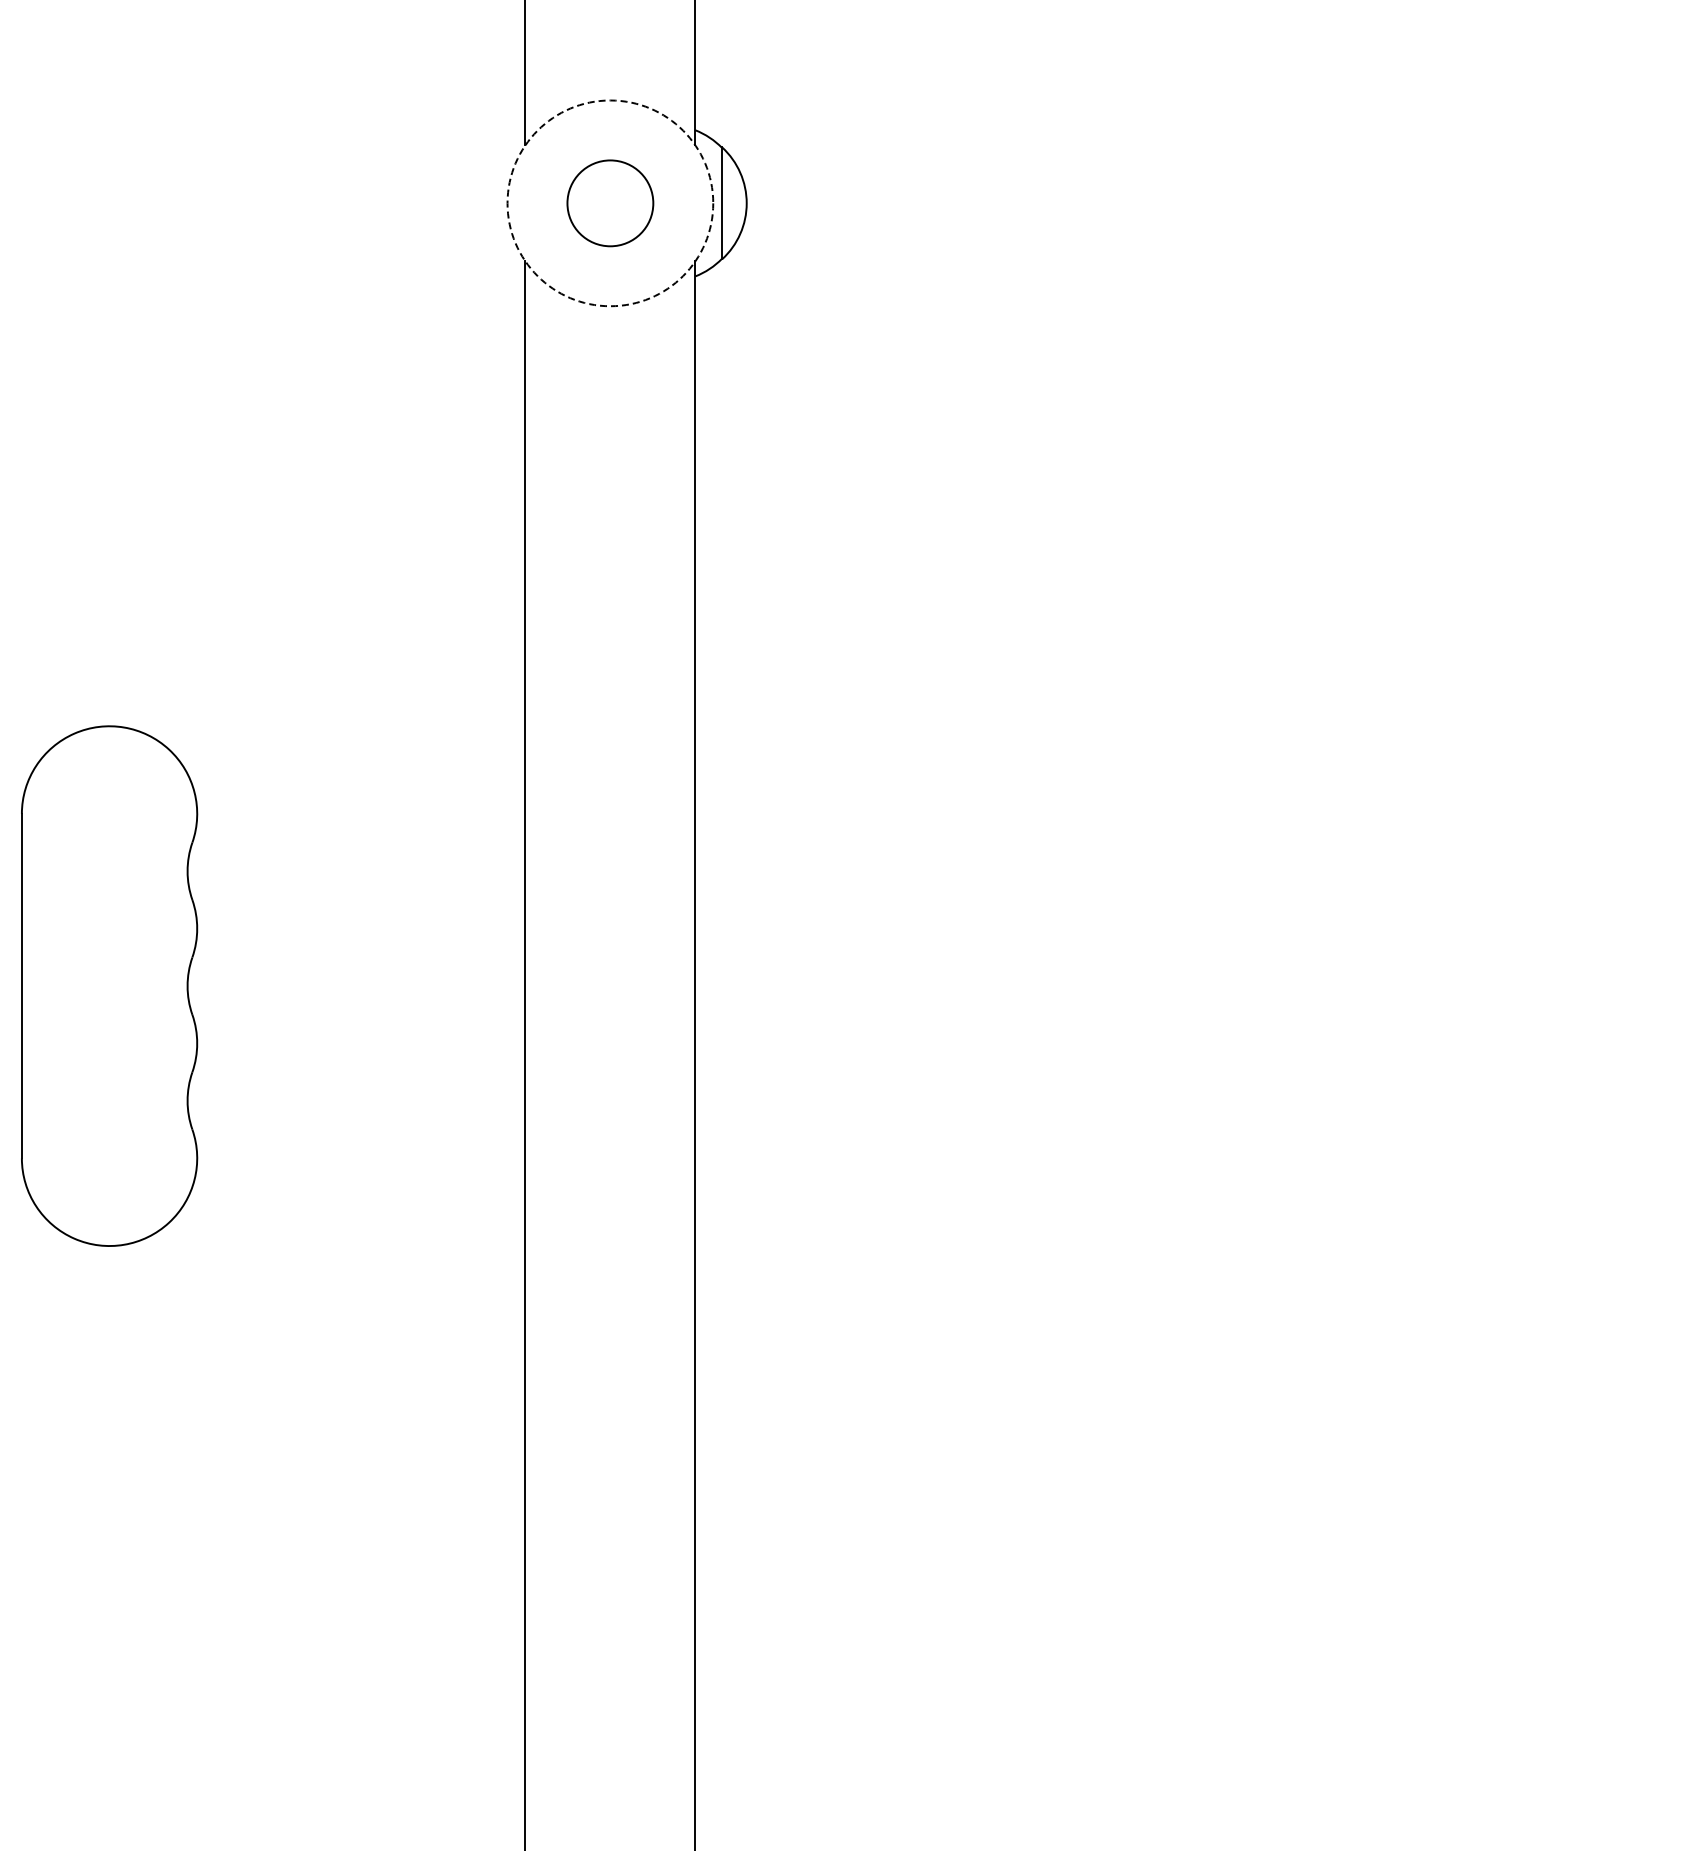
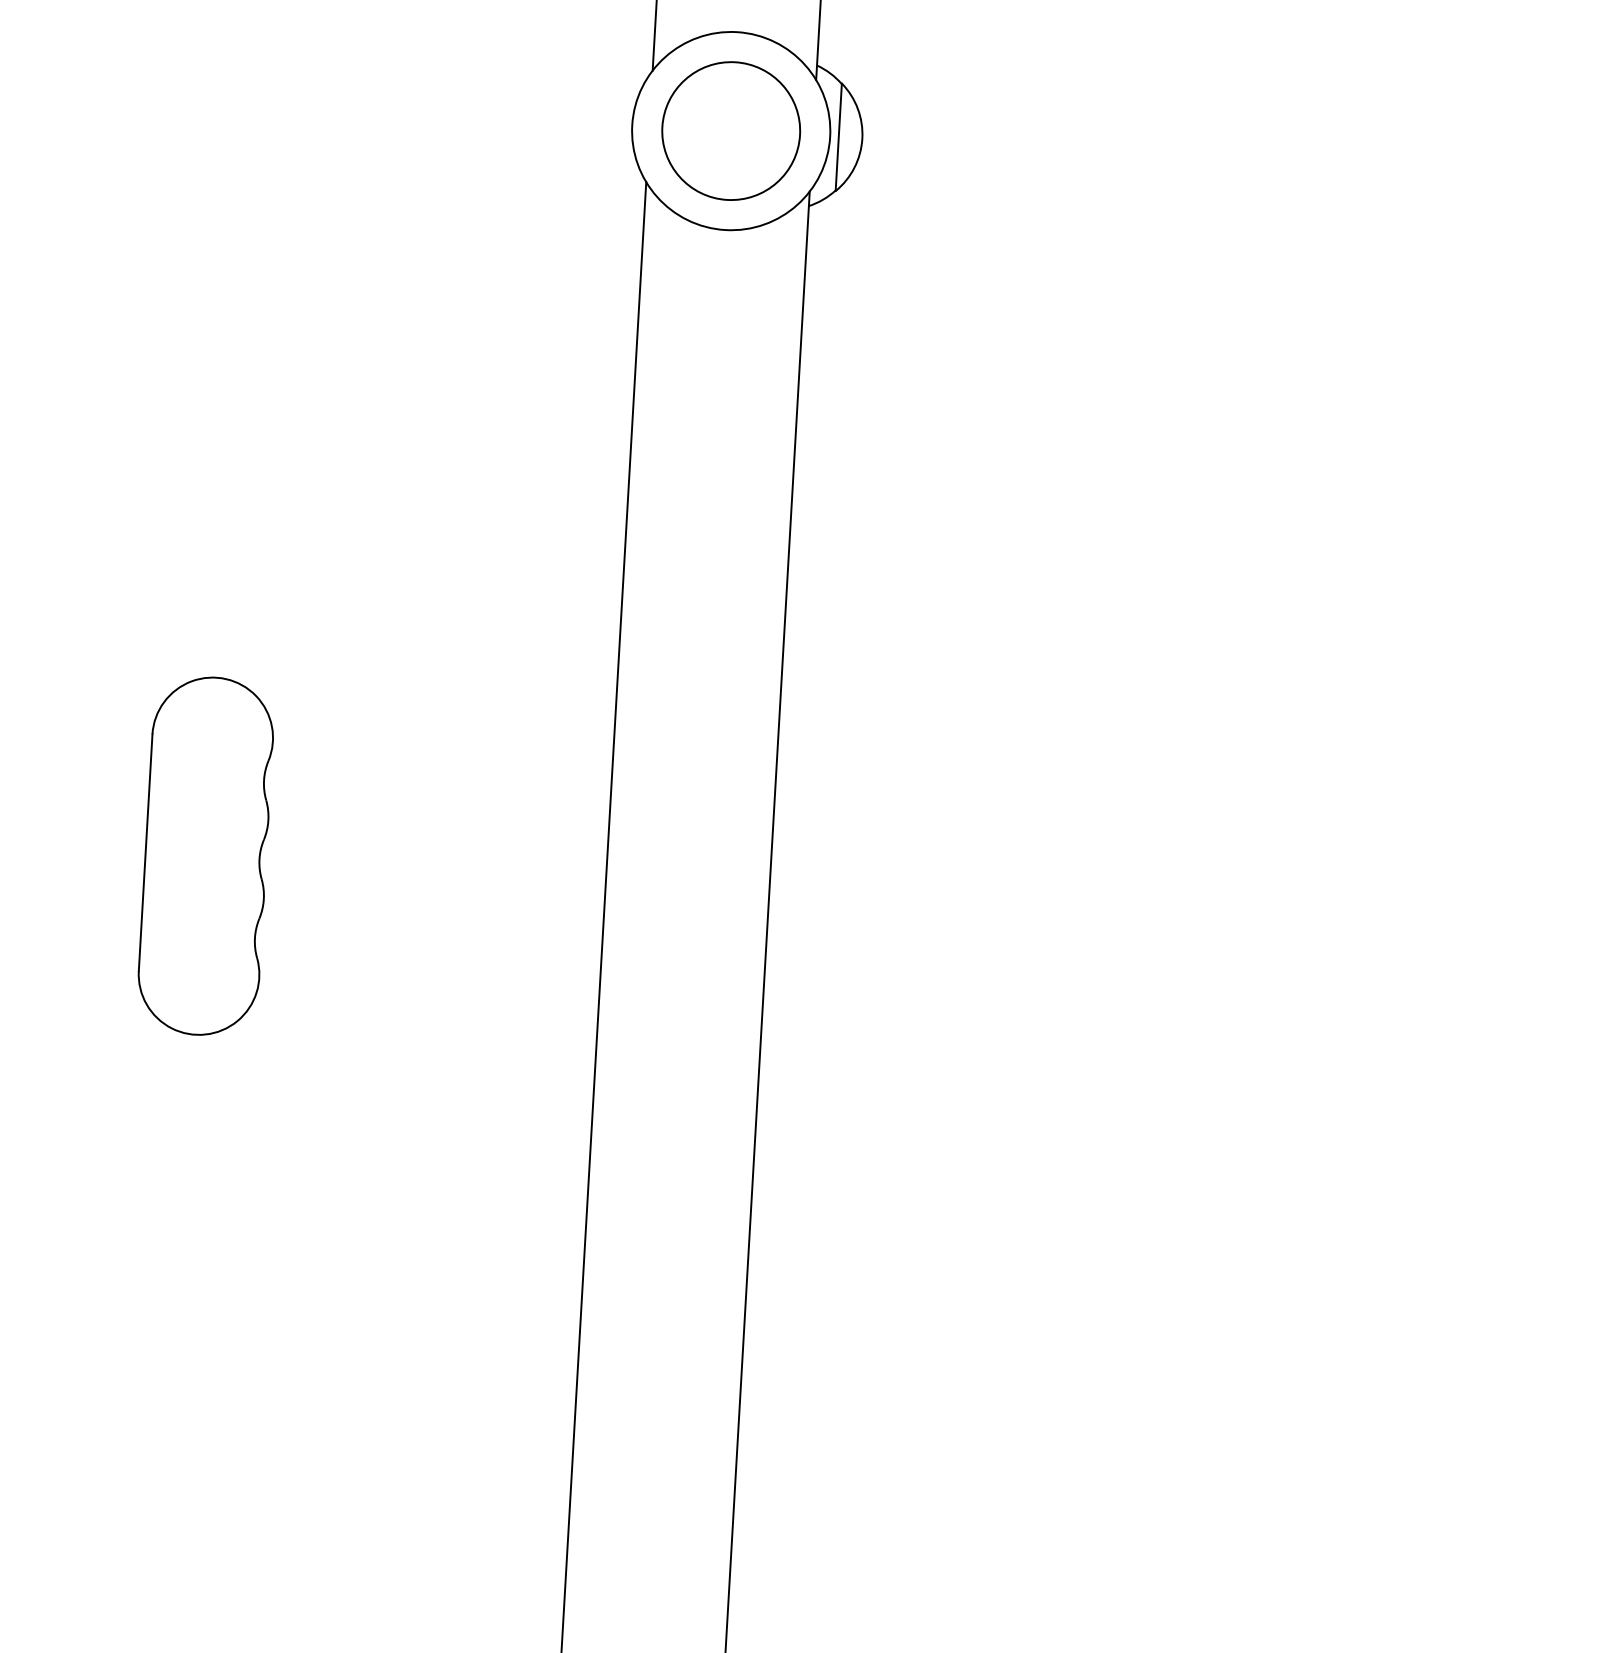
circle: (609, 202) -> (730, 130), size x1.67
circle: (610, 203) -> (731, 131), dashed -> solid
part: (108, 985) -> (205, 855), size x0.71

